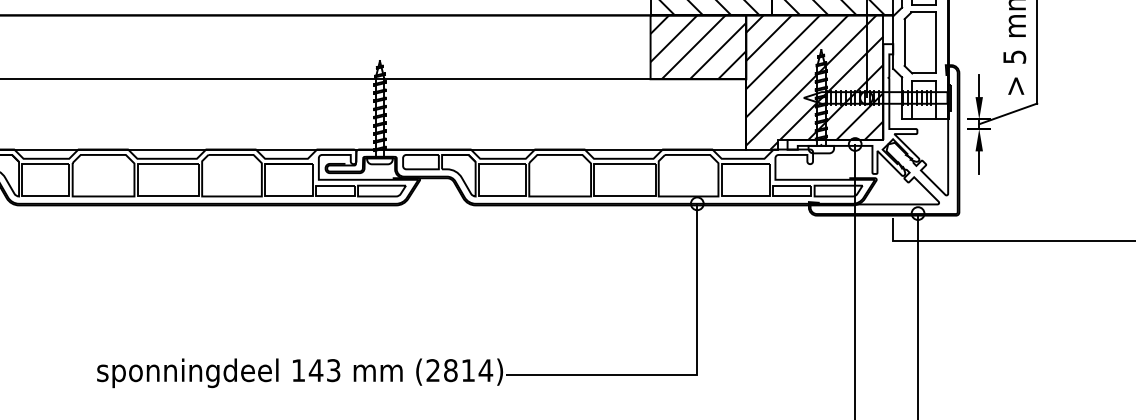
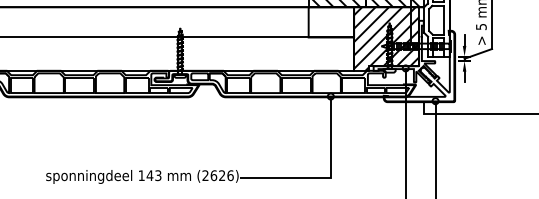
hatch: (698, 47) -> (331, 22), removed
text: (466, 370) -> (221, 175), (2814) -> (2626)

